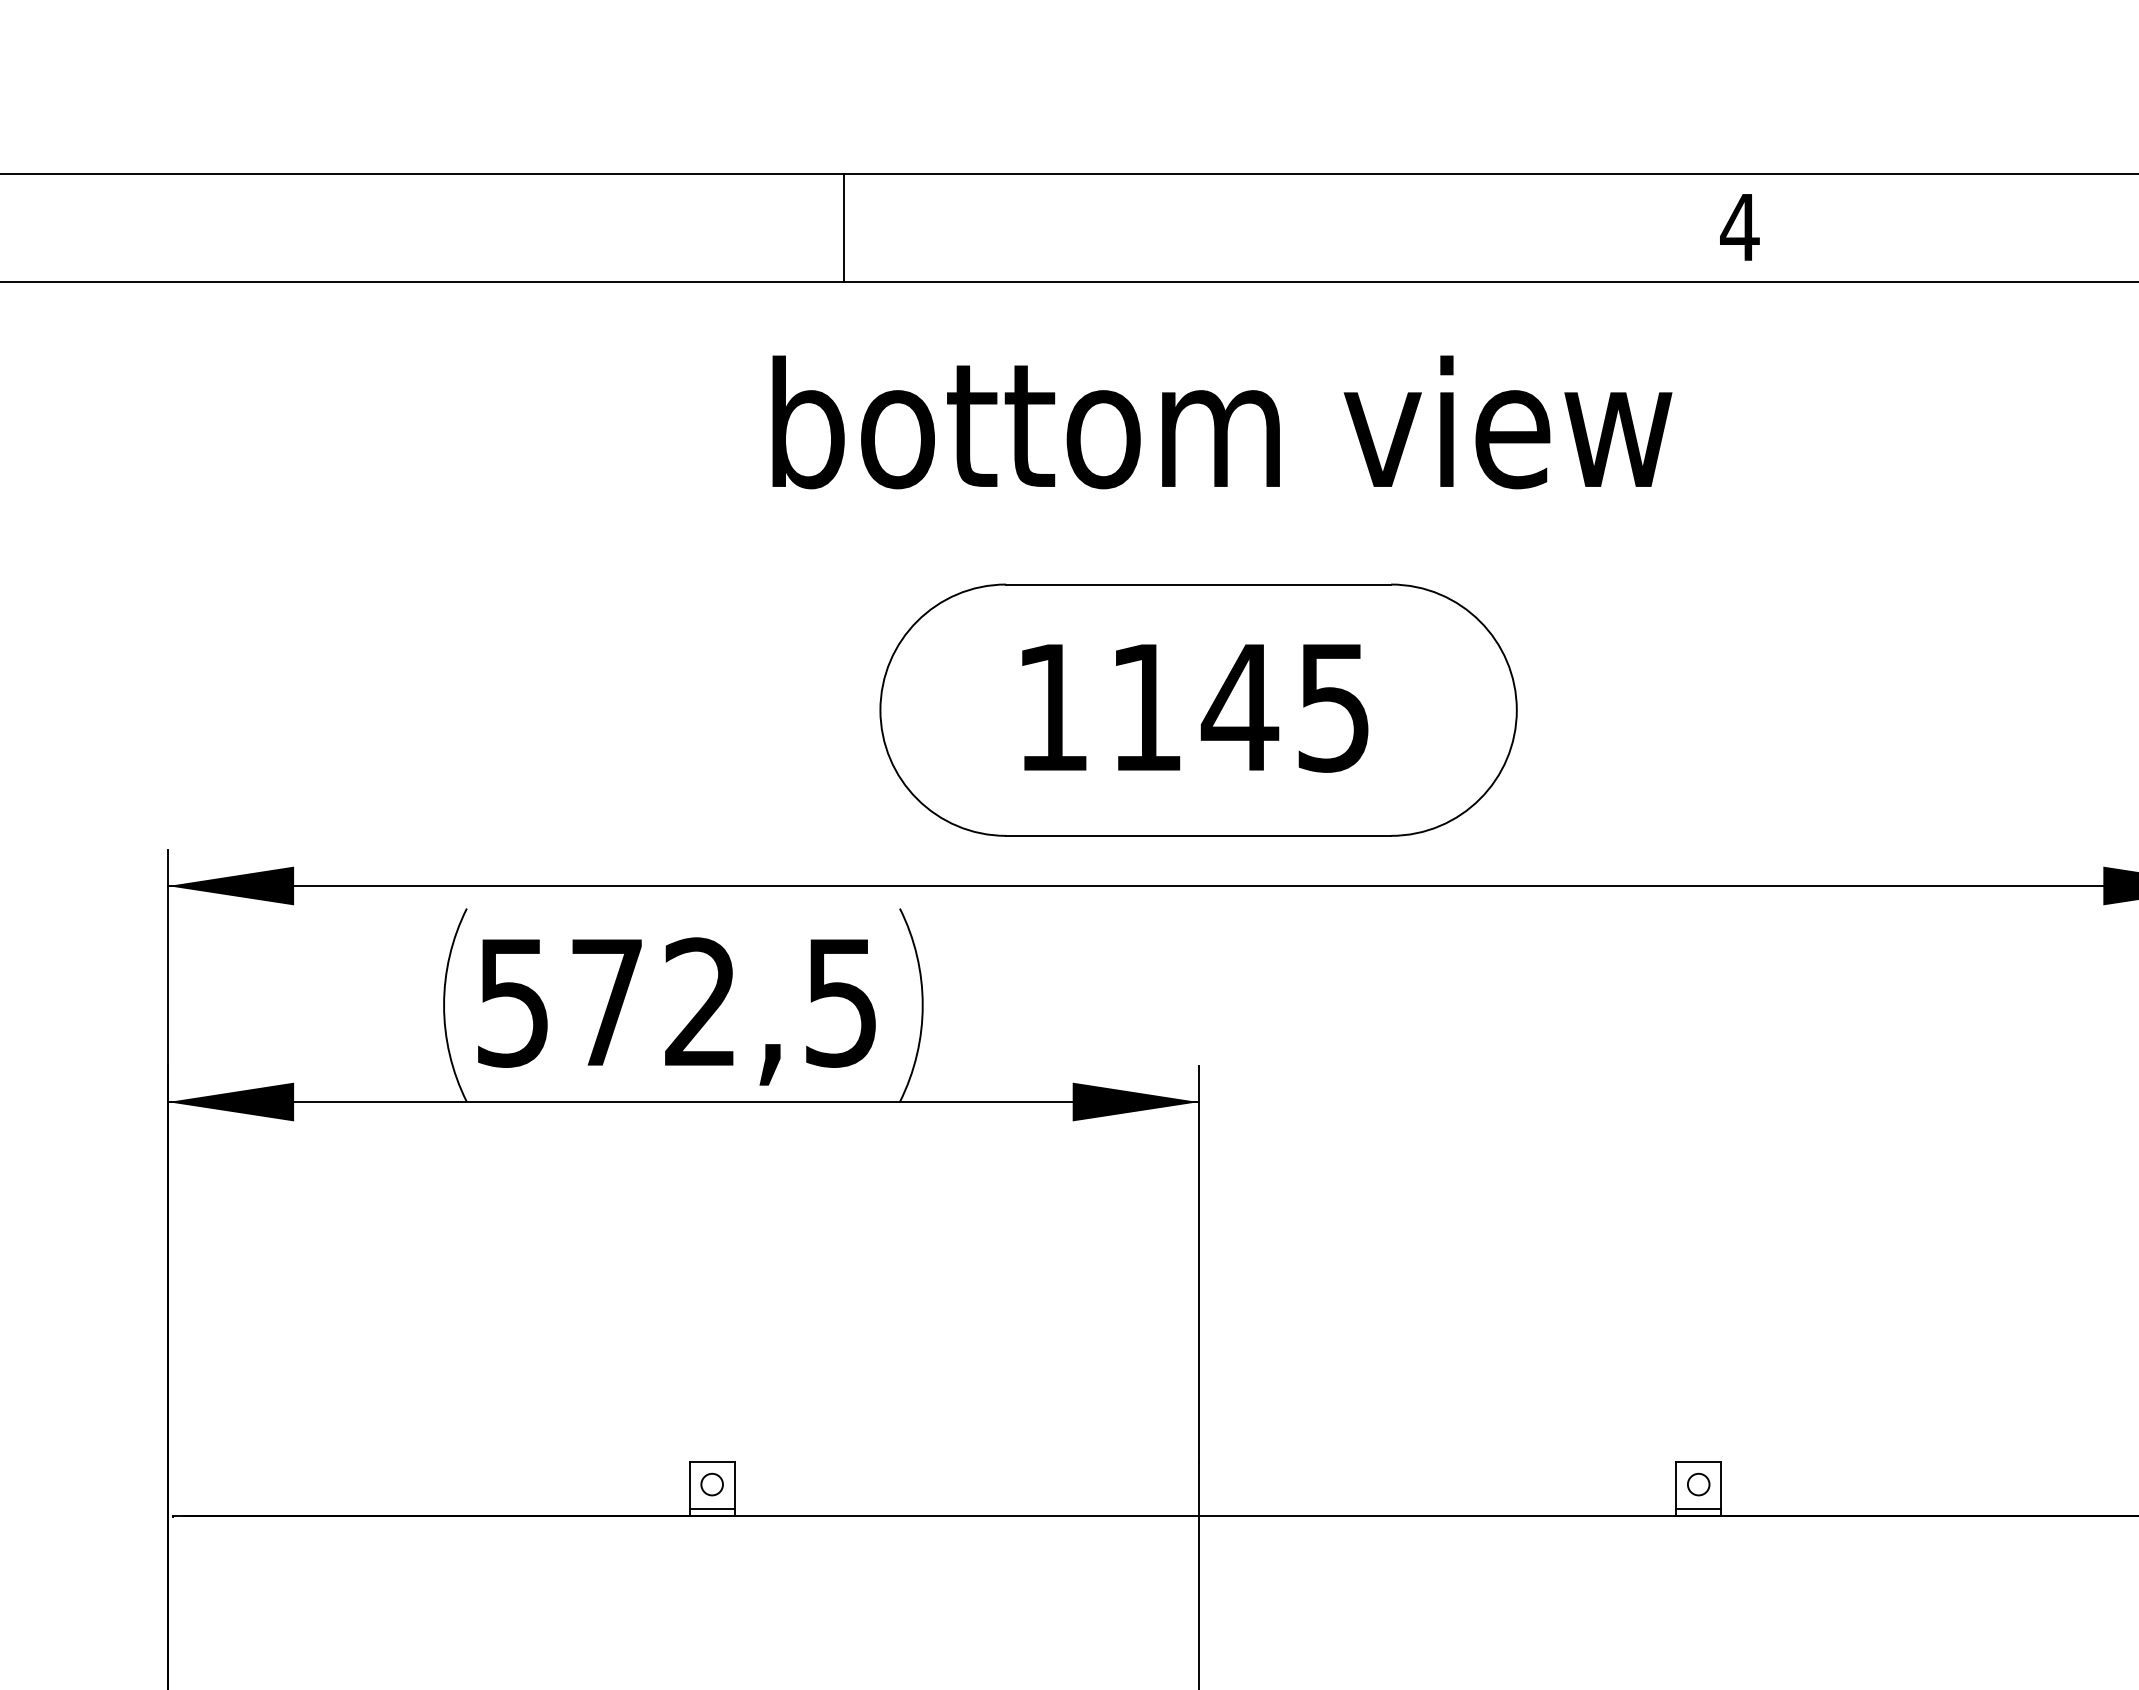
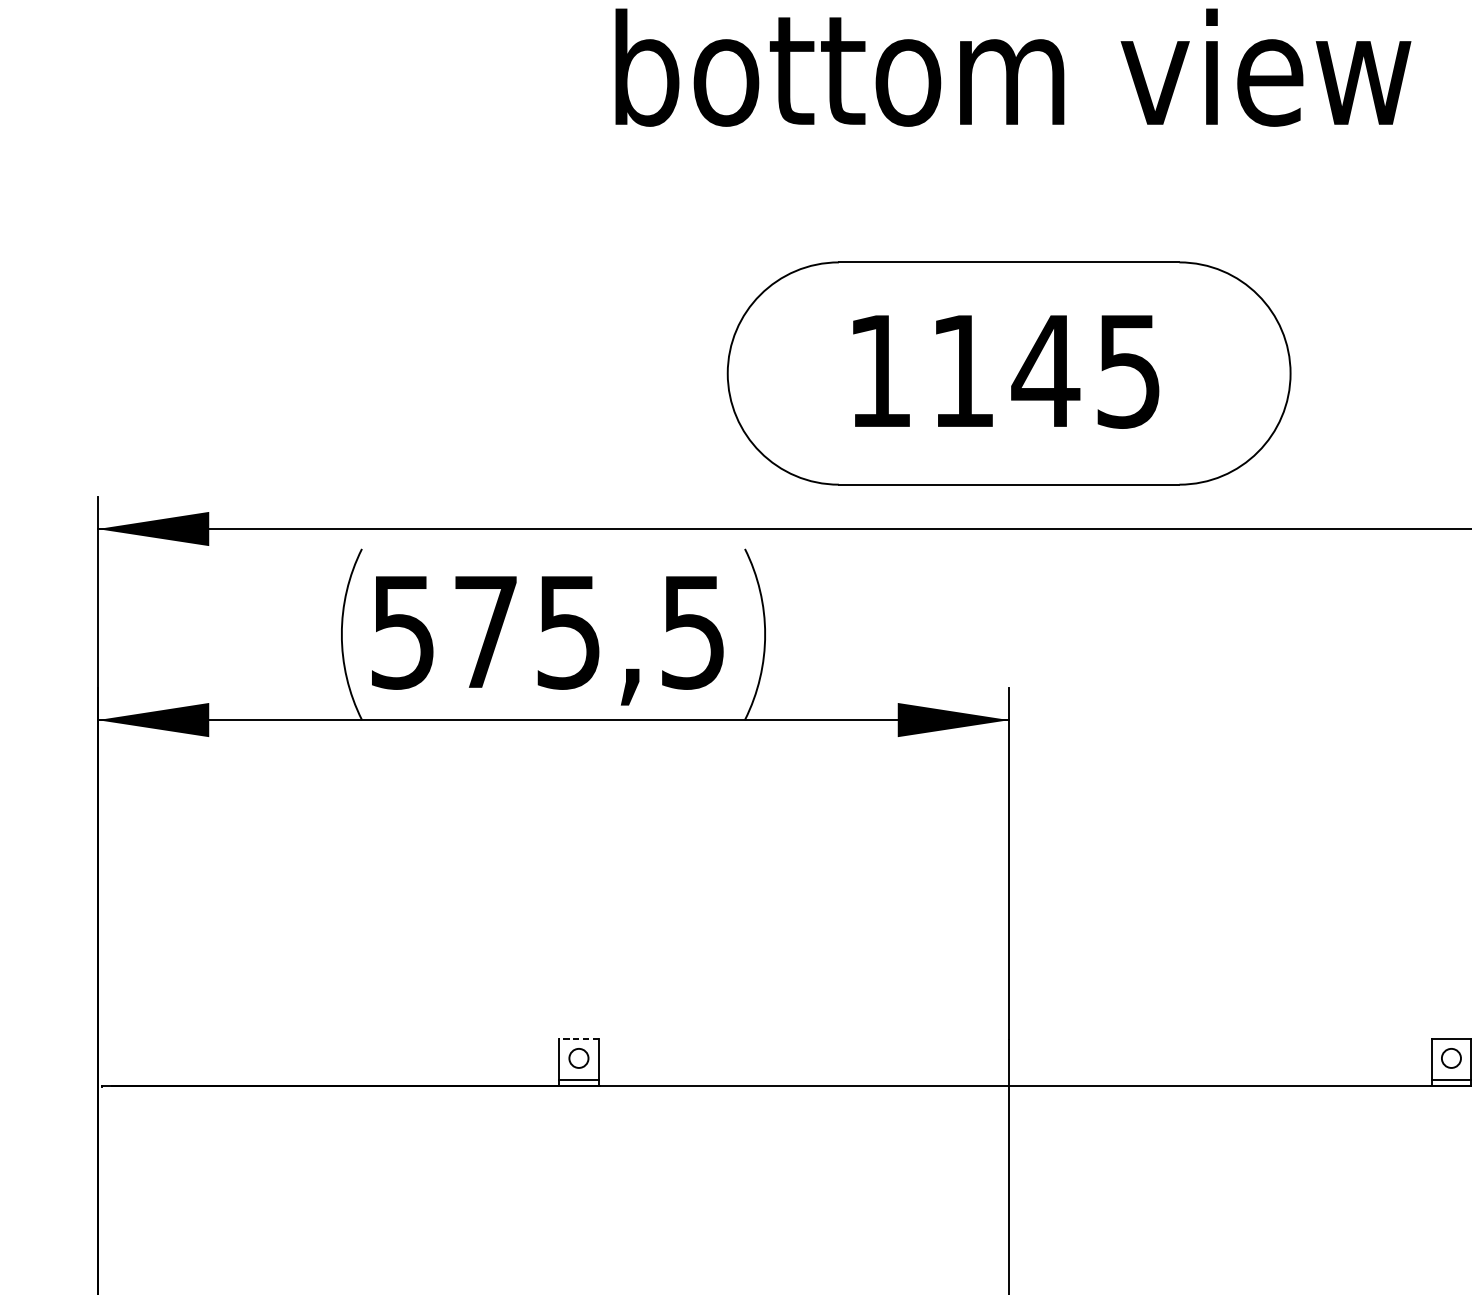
text: (1222, 422) -> (1013, 67), moved
text: (700, 1002) -> (568, 632), 572,5 -> 575,5
line: (712, 1462) -> (579, 1038), solid -> dashed

